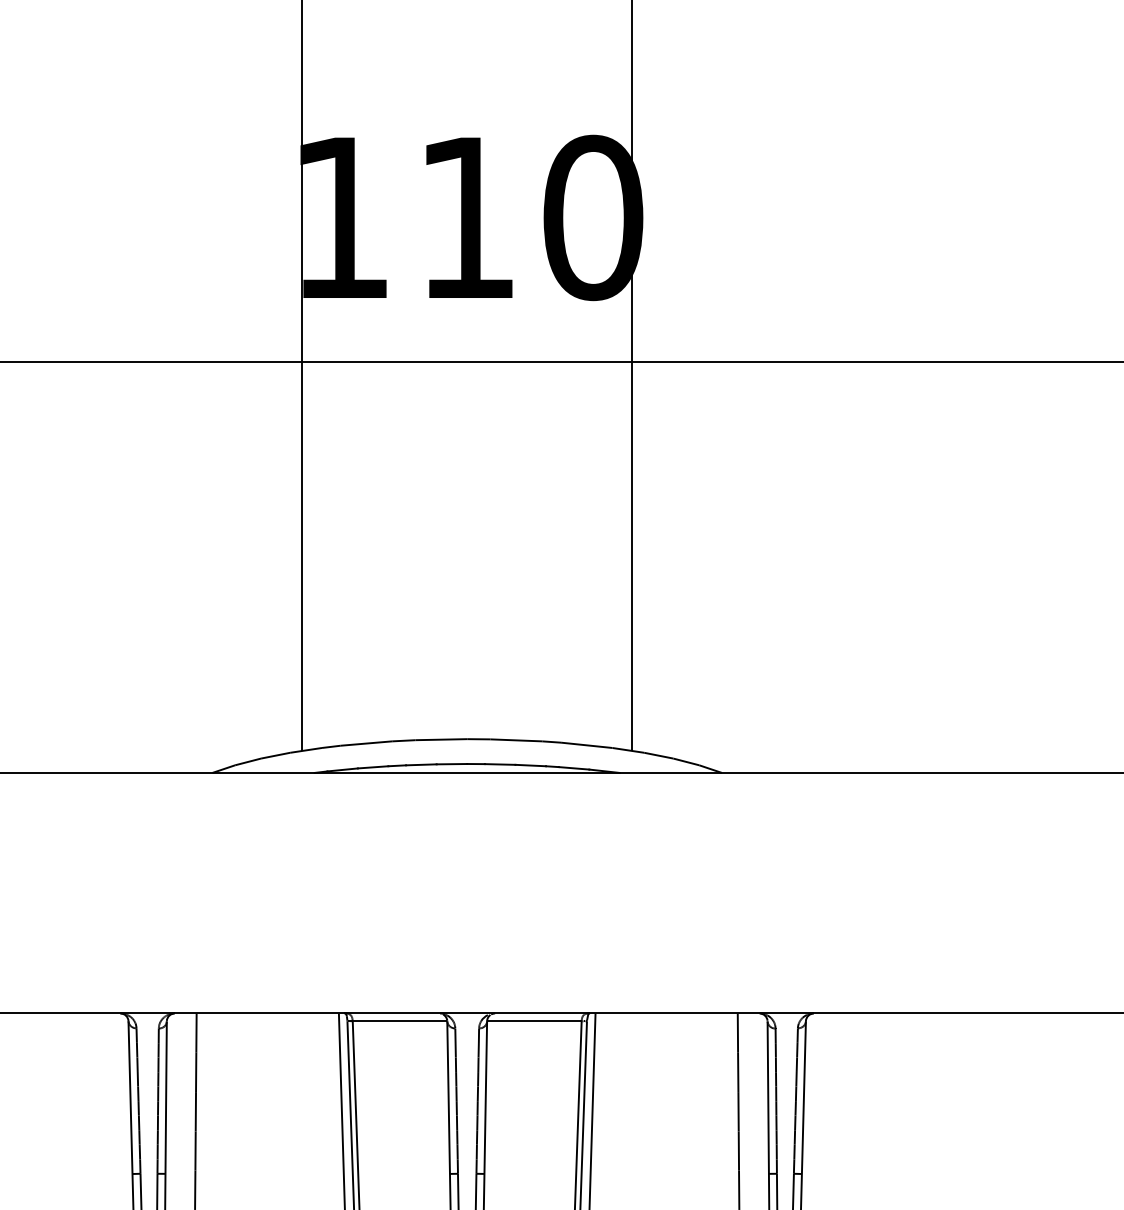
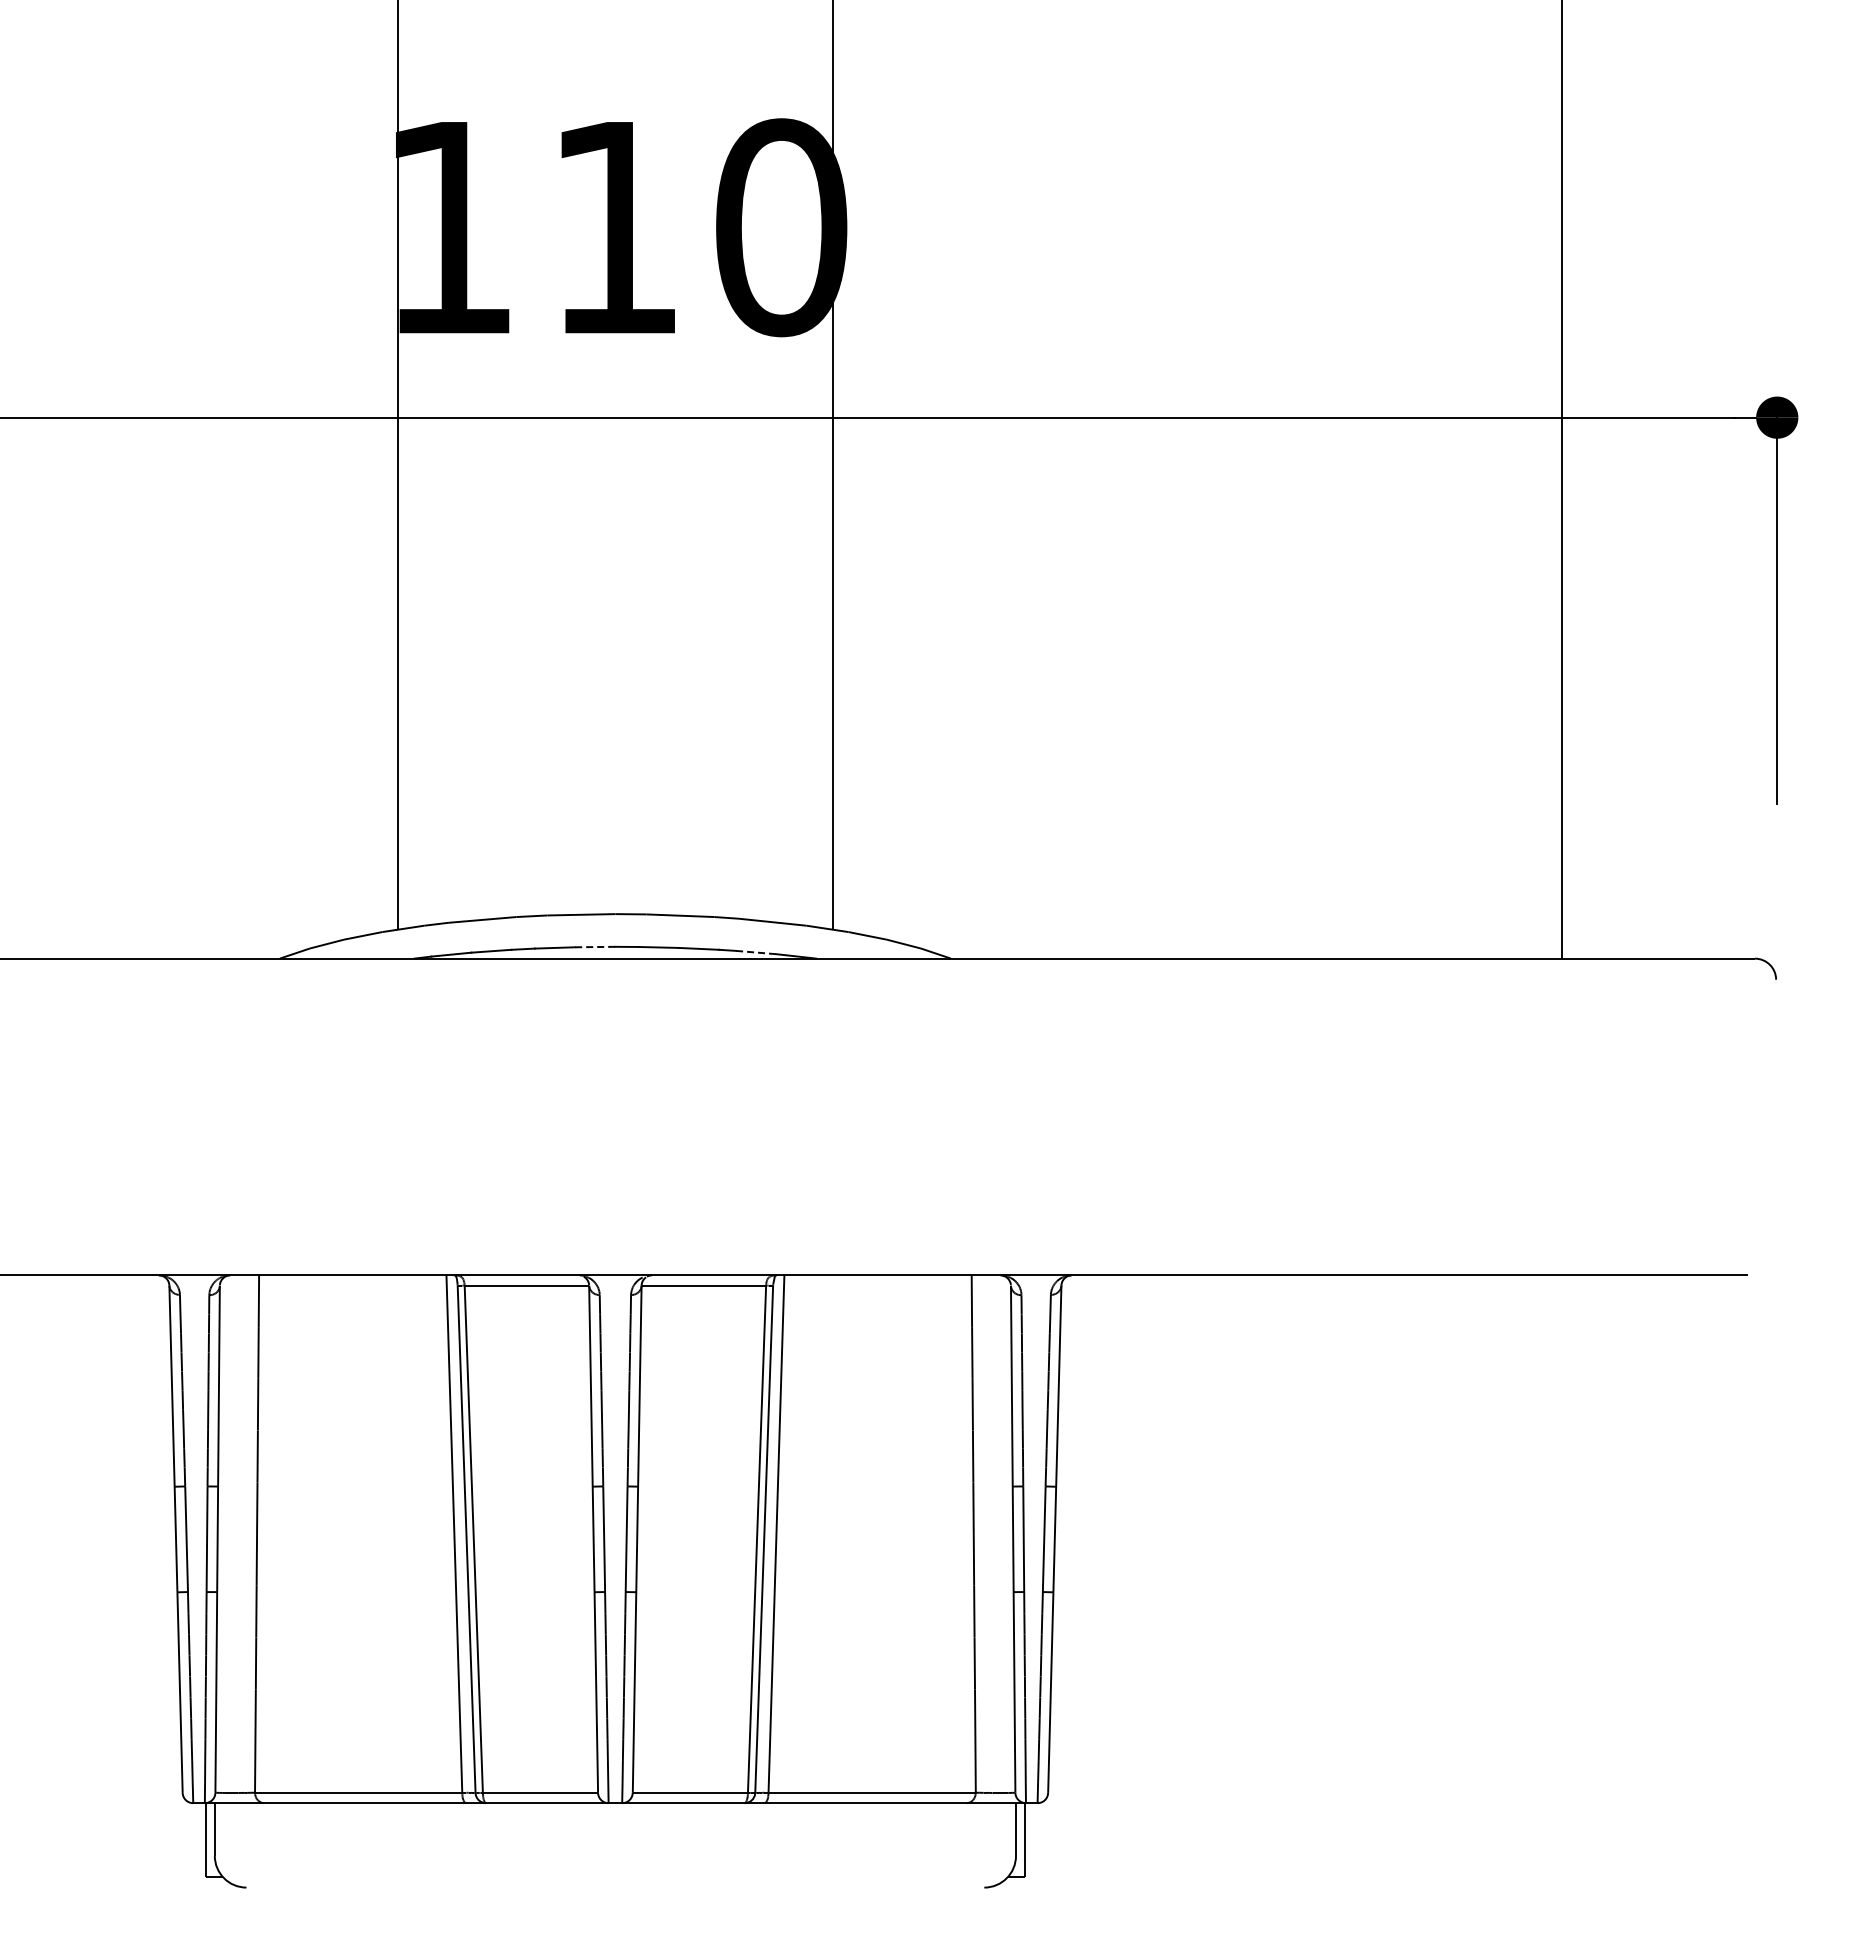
line: (452, 764) -> (595, 947), solid -> dashed
line: (574, 768) -> (756, 952), solid -> dashed

